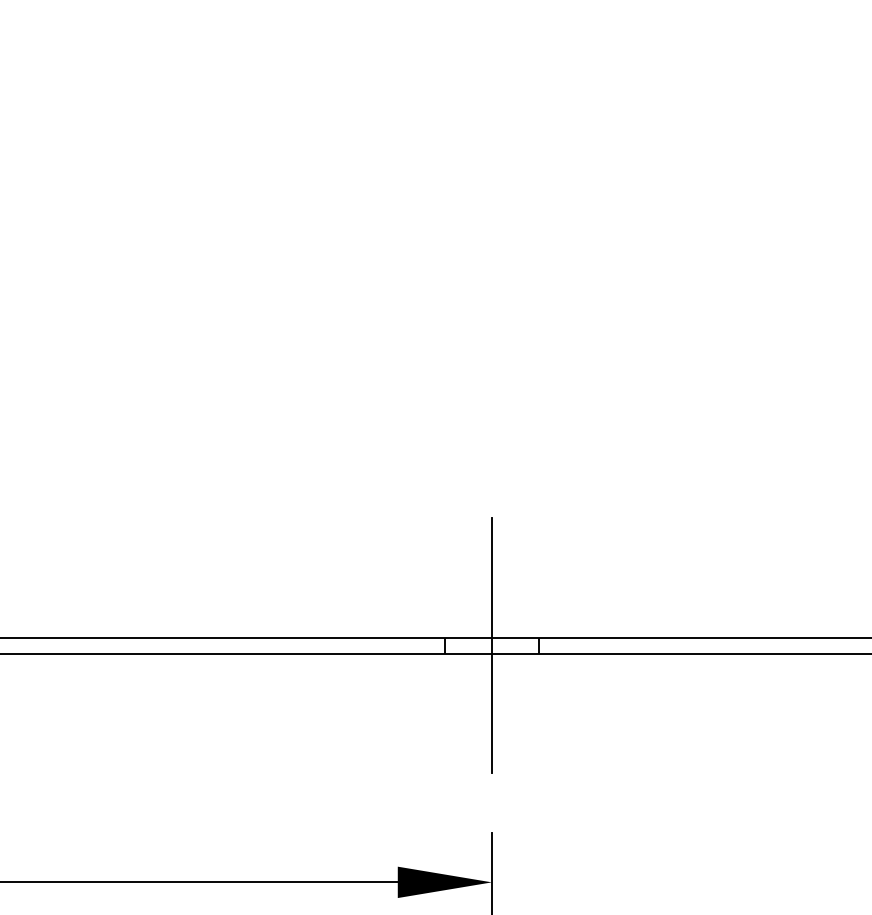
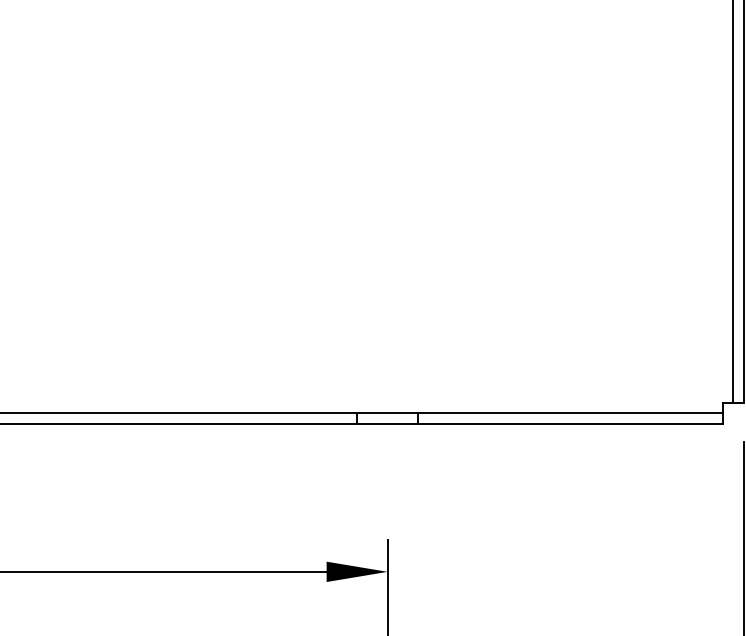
line: (491, 646) -> (387, 418), removed

